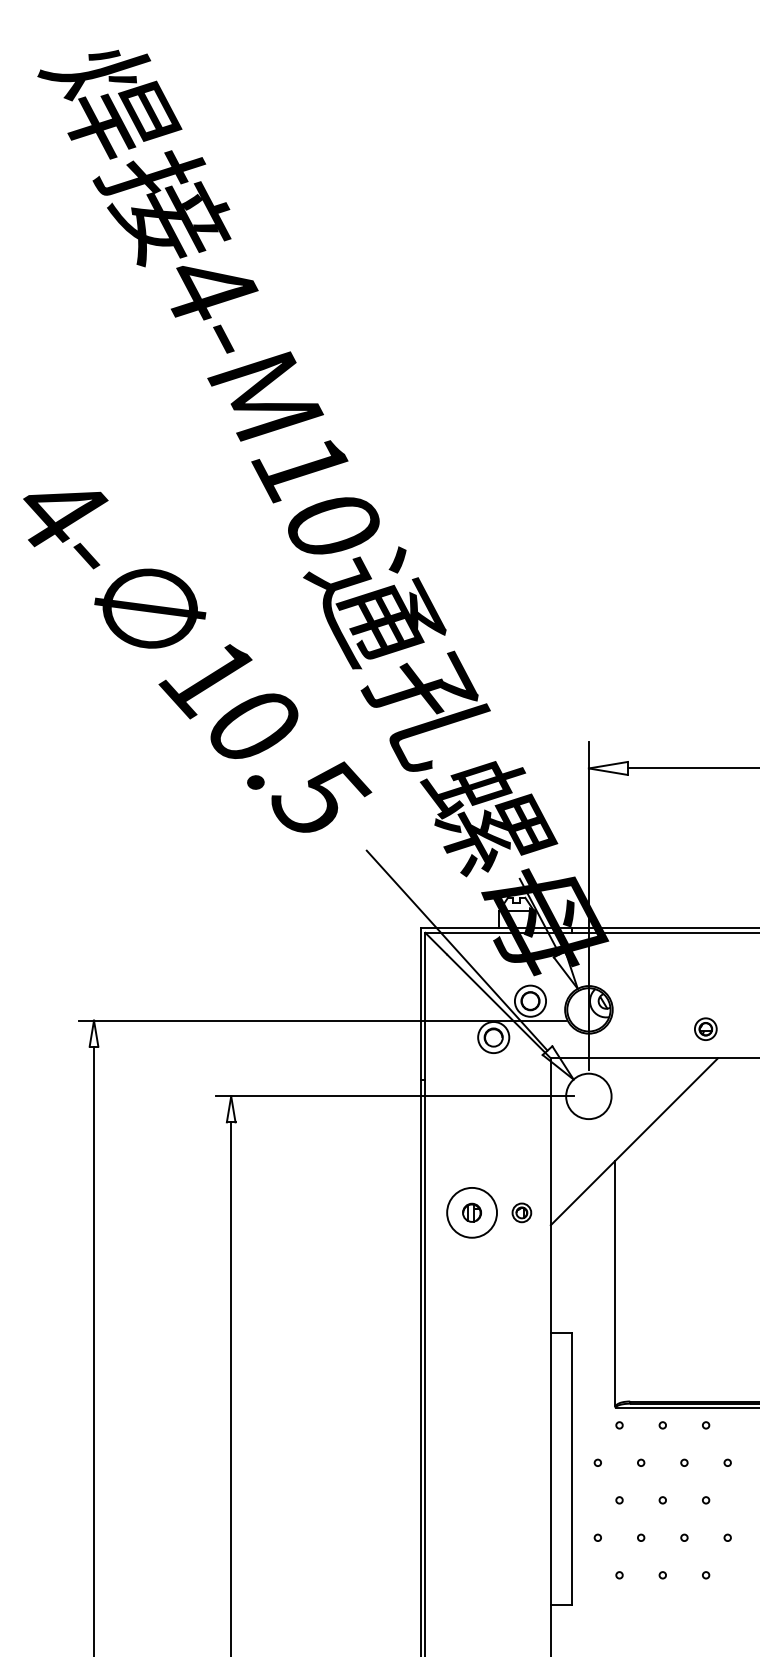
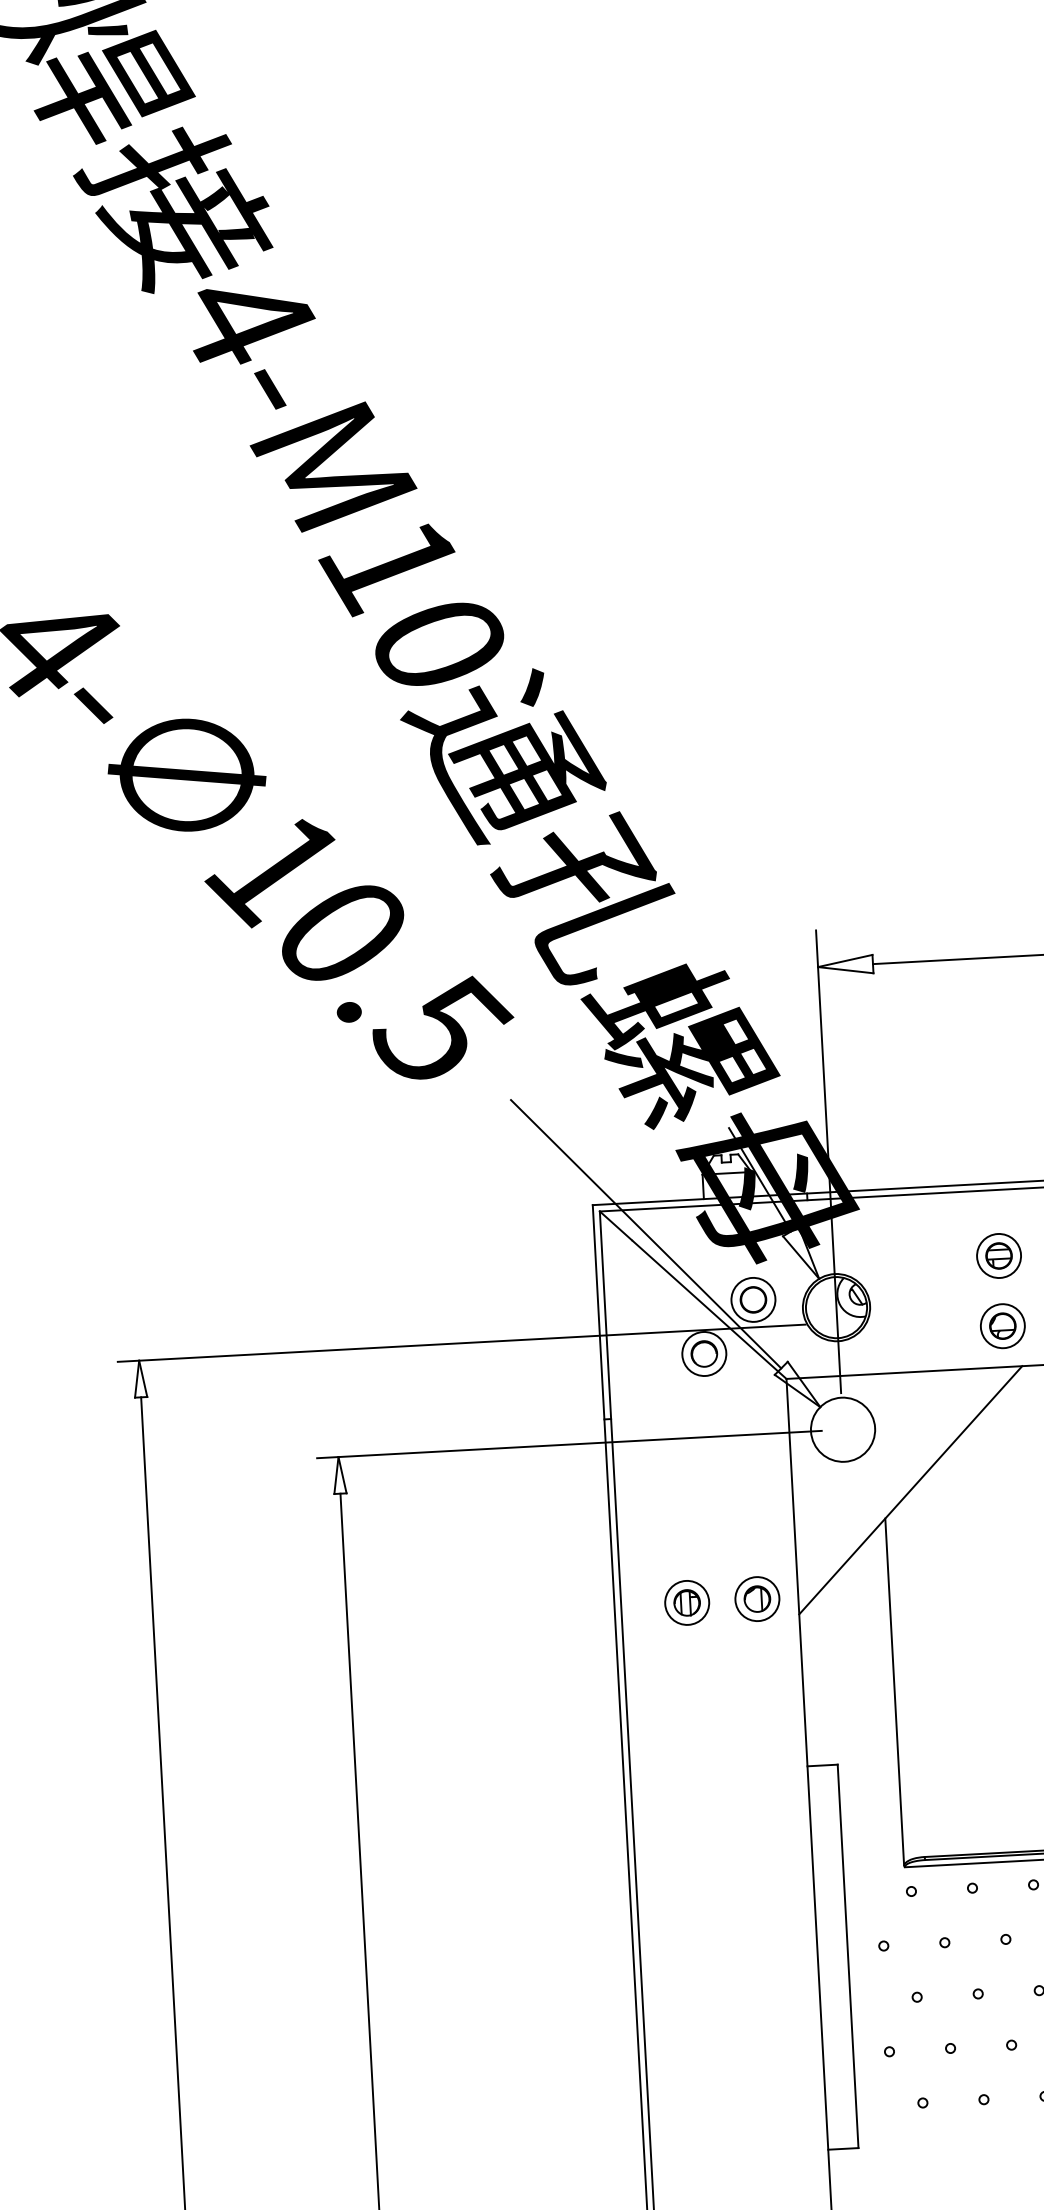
part: (705, 979) -> (998, 1255), added
part: (705, 1028) -> (1002, 1325), size x1.43
circle: (471, 1212) -> (686, 1602), size x0.62
part: (521, 1212) -> (756, 1598), size x1.67

